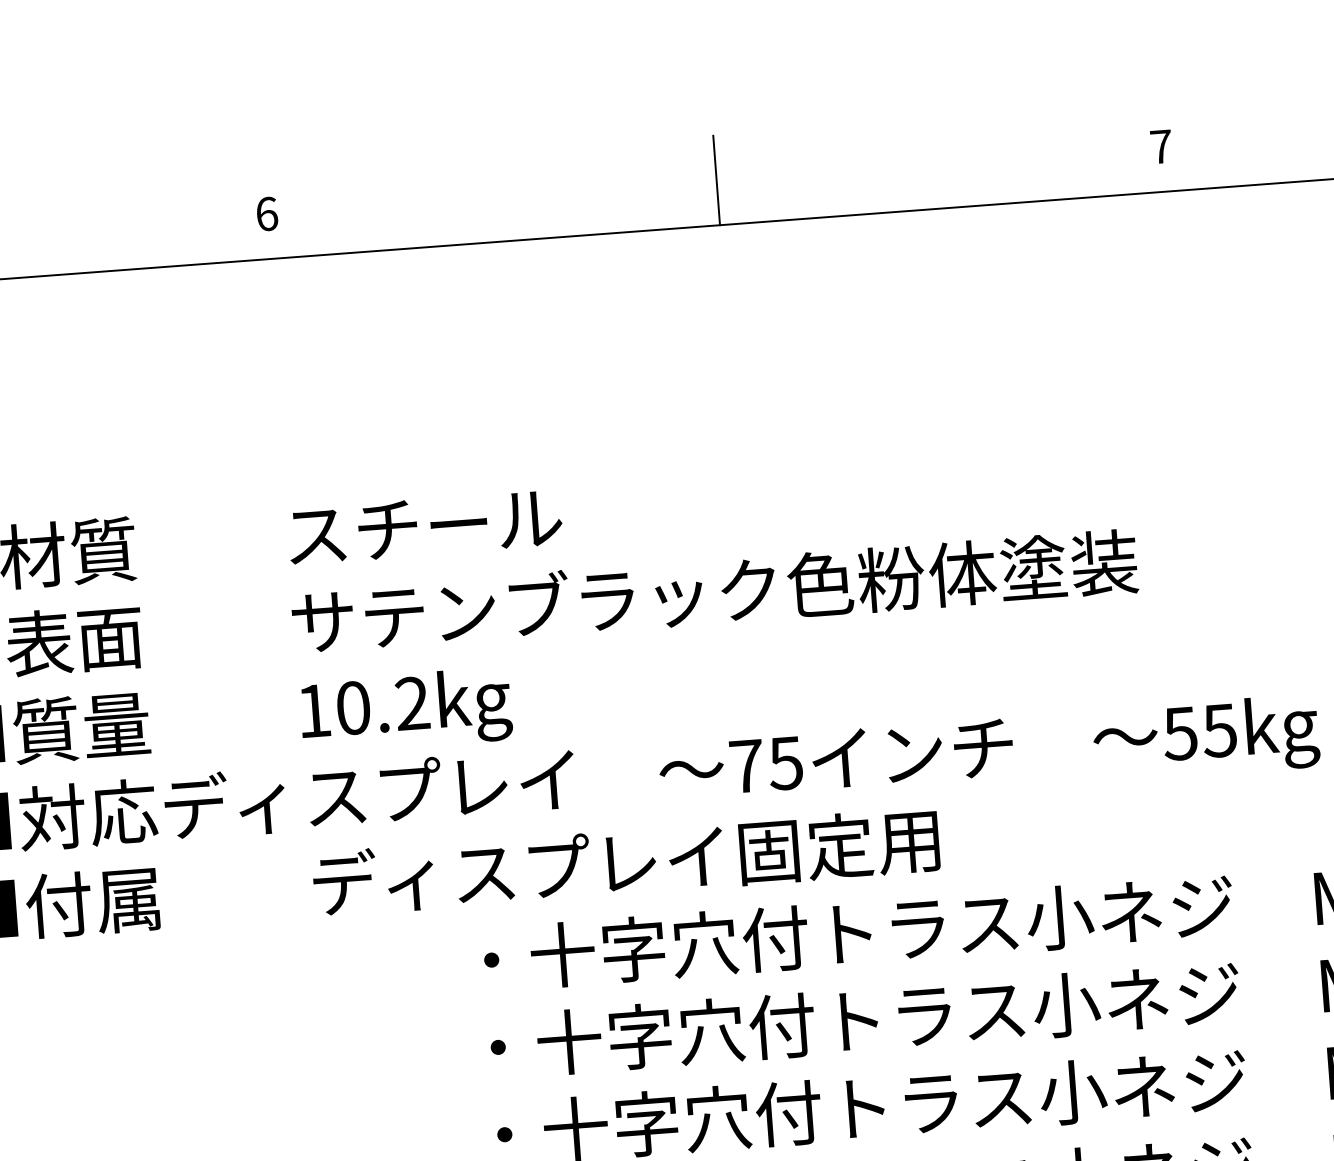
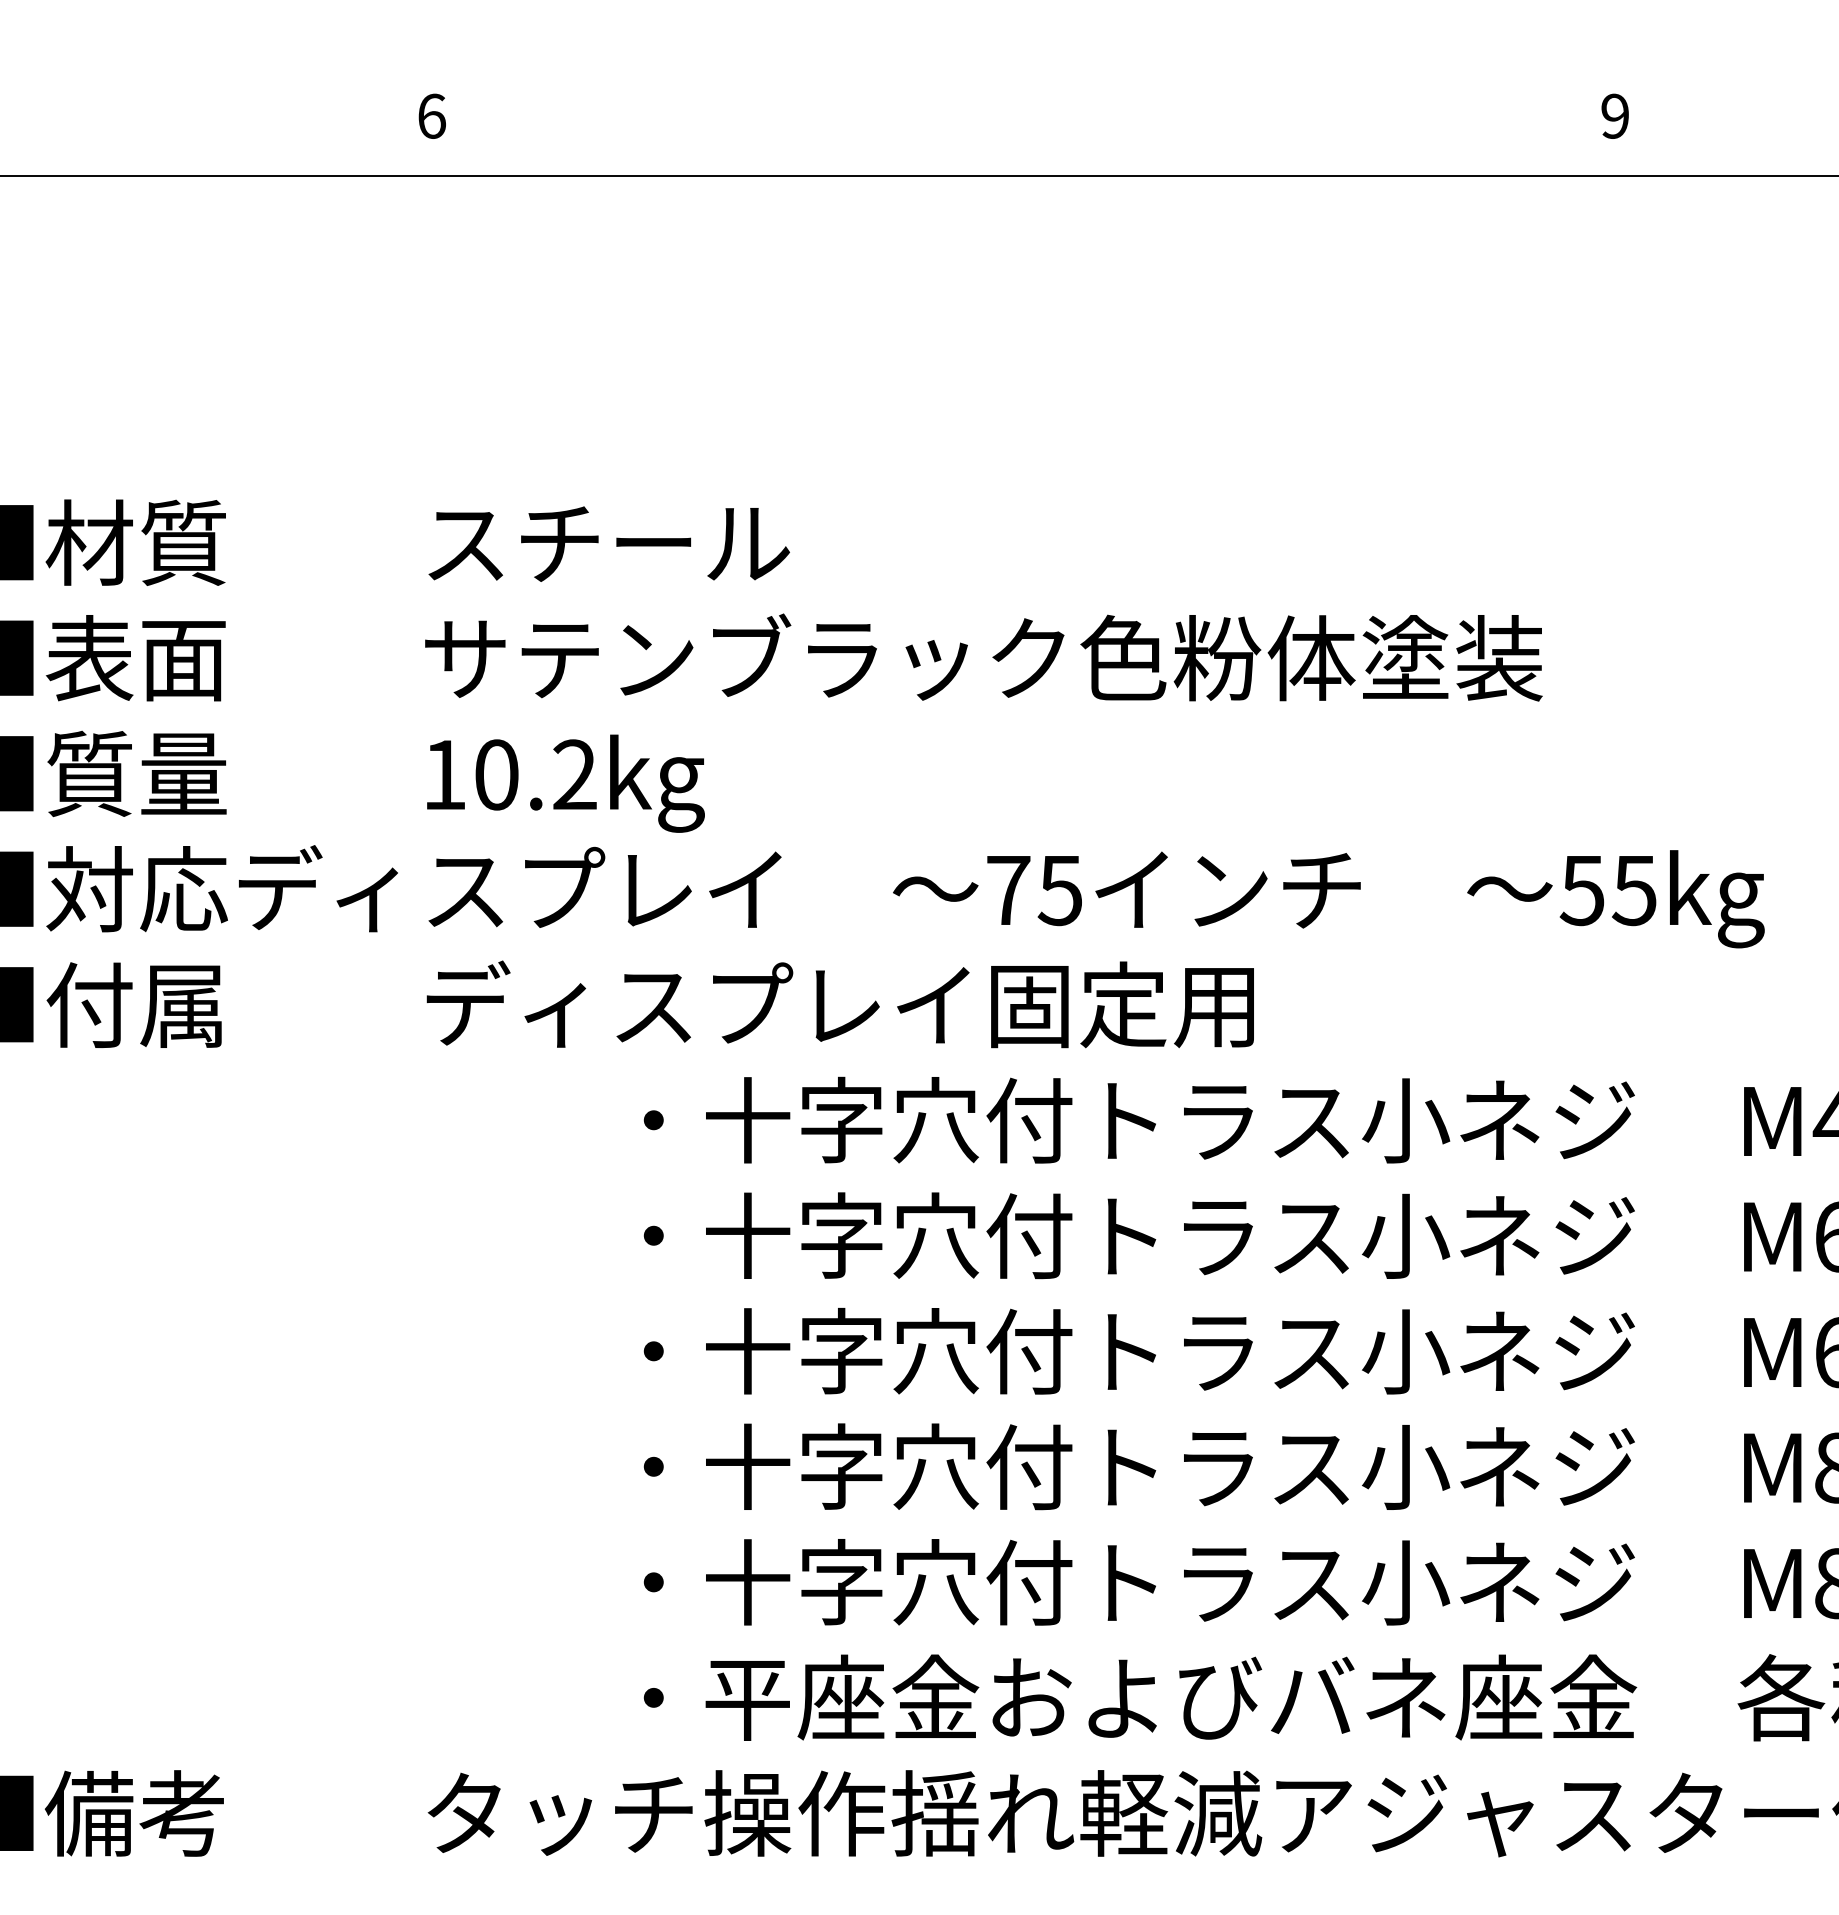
text: (1161, 146) -> (1615, 115), 7 -> 9
line: (716, 180) -> (1026, 116), removed

